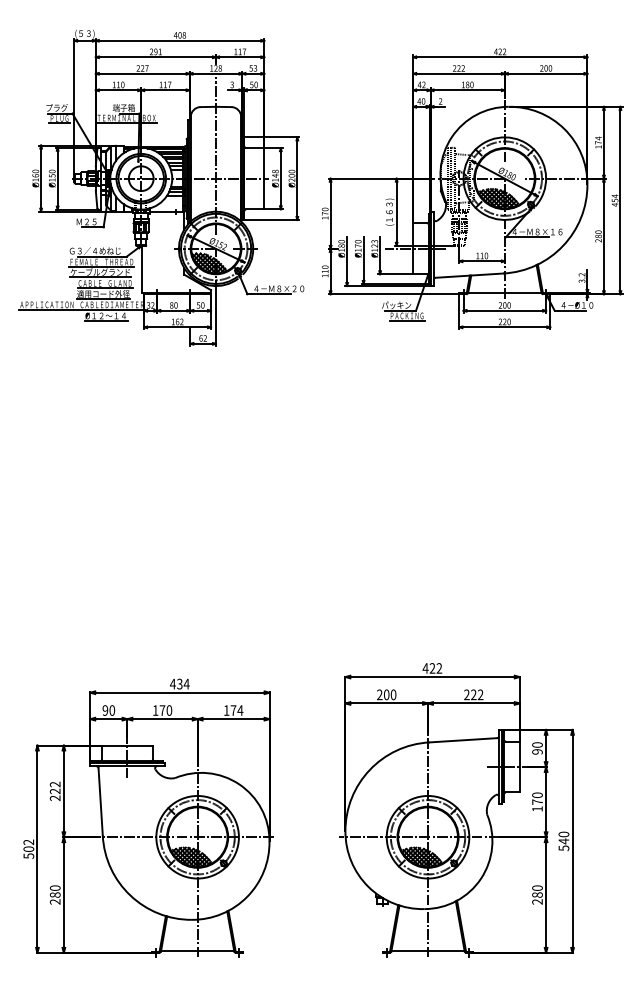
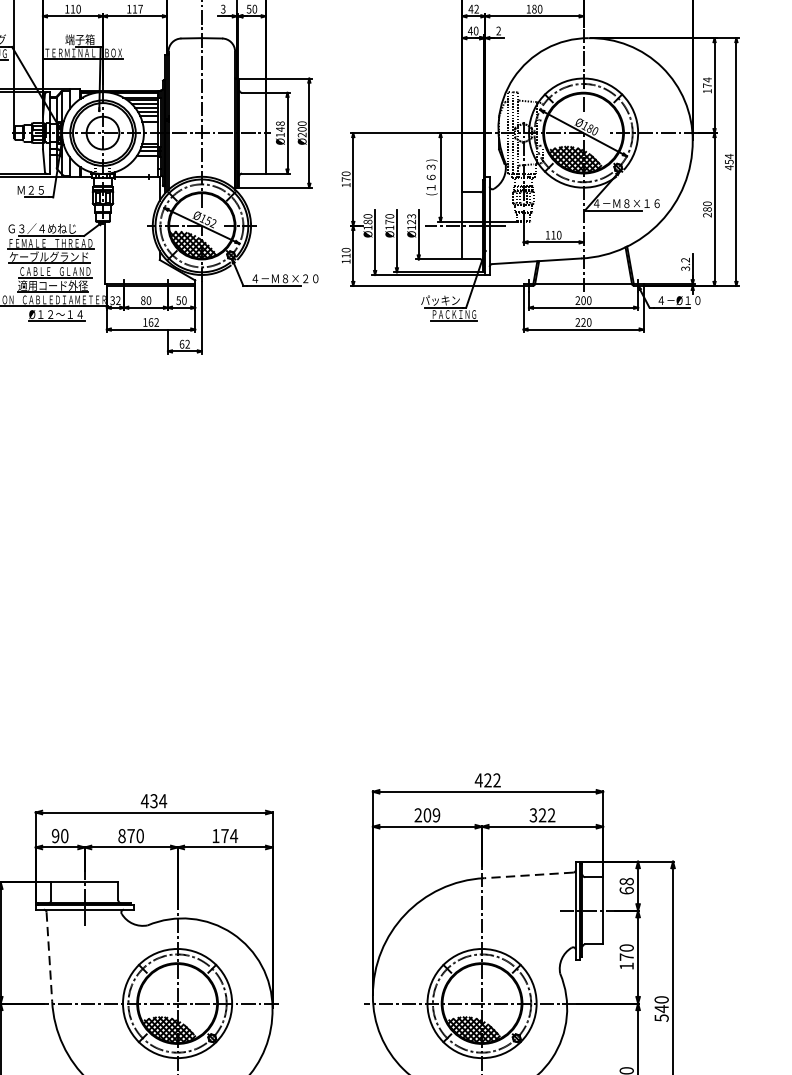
text: (393, 694) -> (436, 814), 200 -> 209
text: (466, 695) -> (532, 816), 222 -> 322
text: (155, 710) -> (121, 836), 170 -> 870
line: (463, 740) -> (528, 875), solid -> dashed
text: (537, 748) -> (626, 886), 90 -> 68
line: (100, 801) -> (49, 956), solid -> dashed

